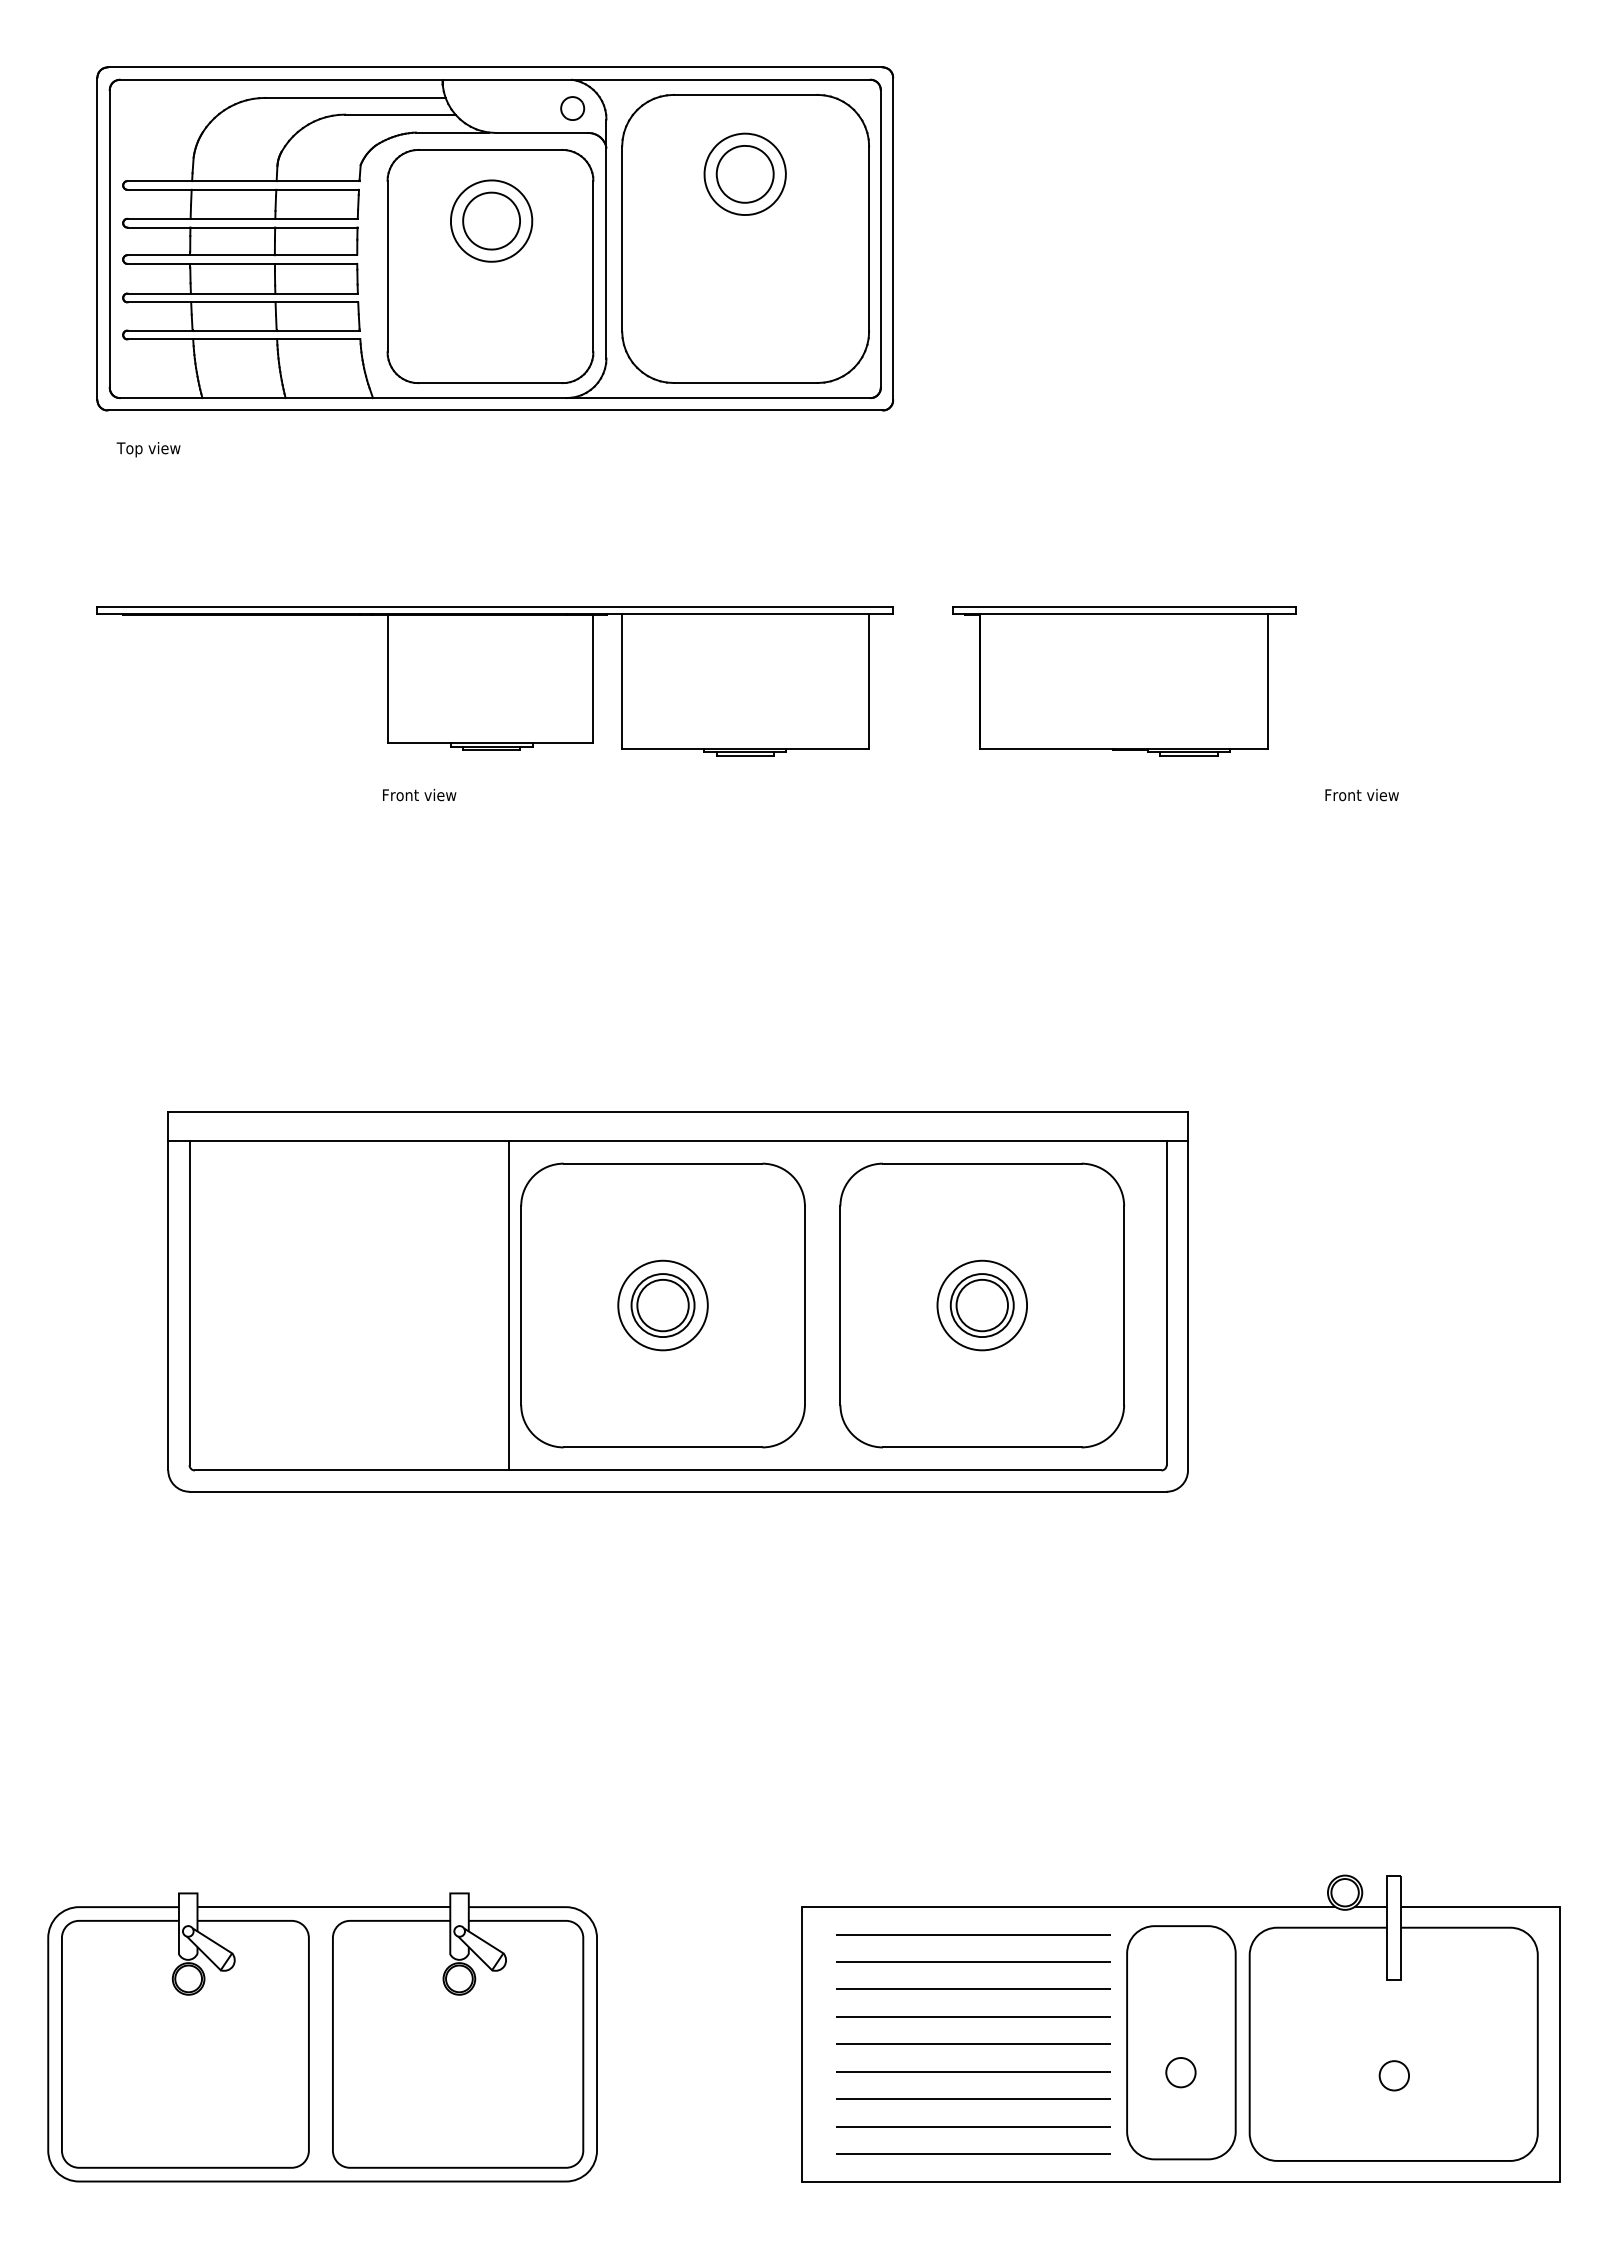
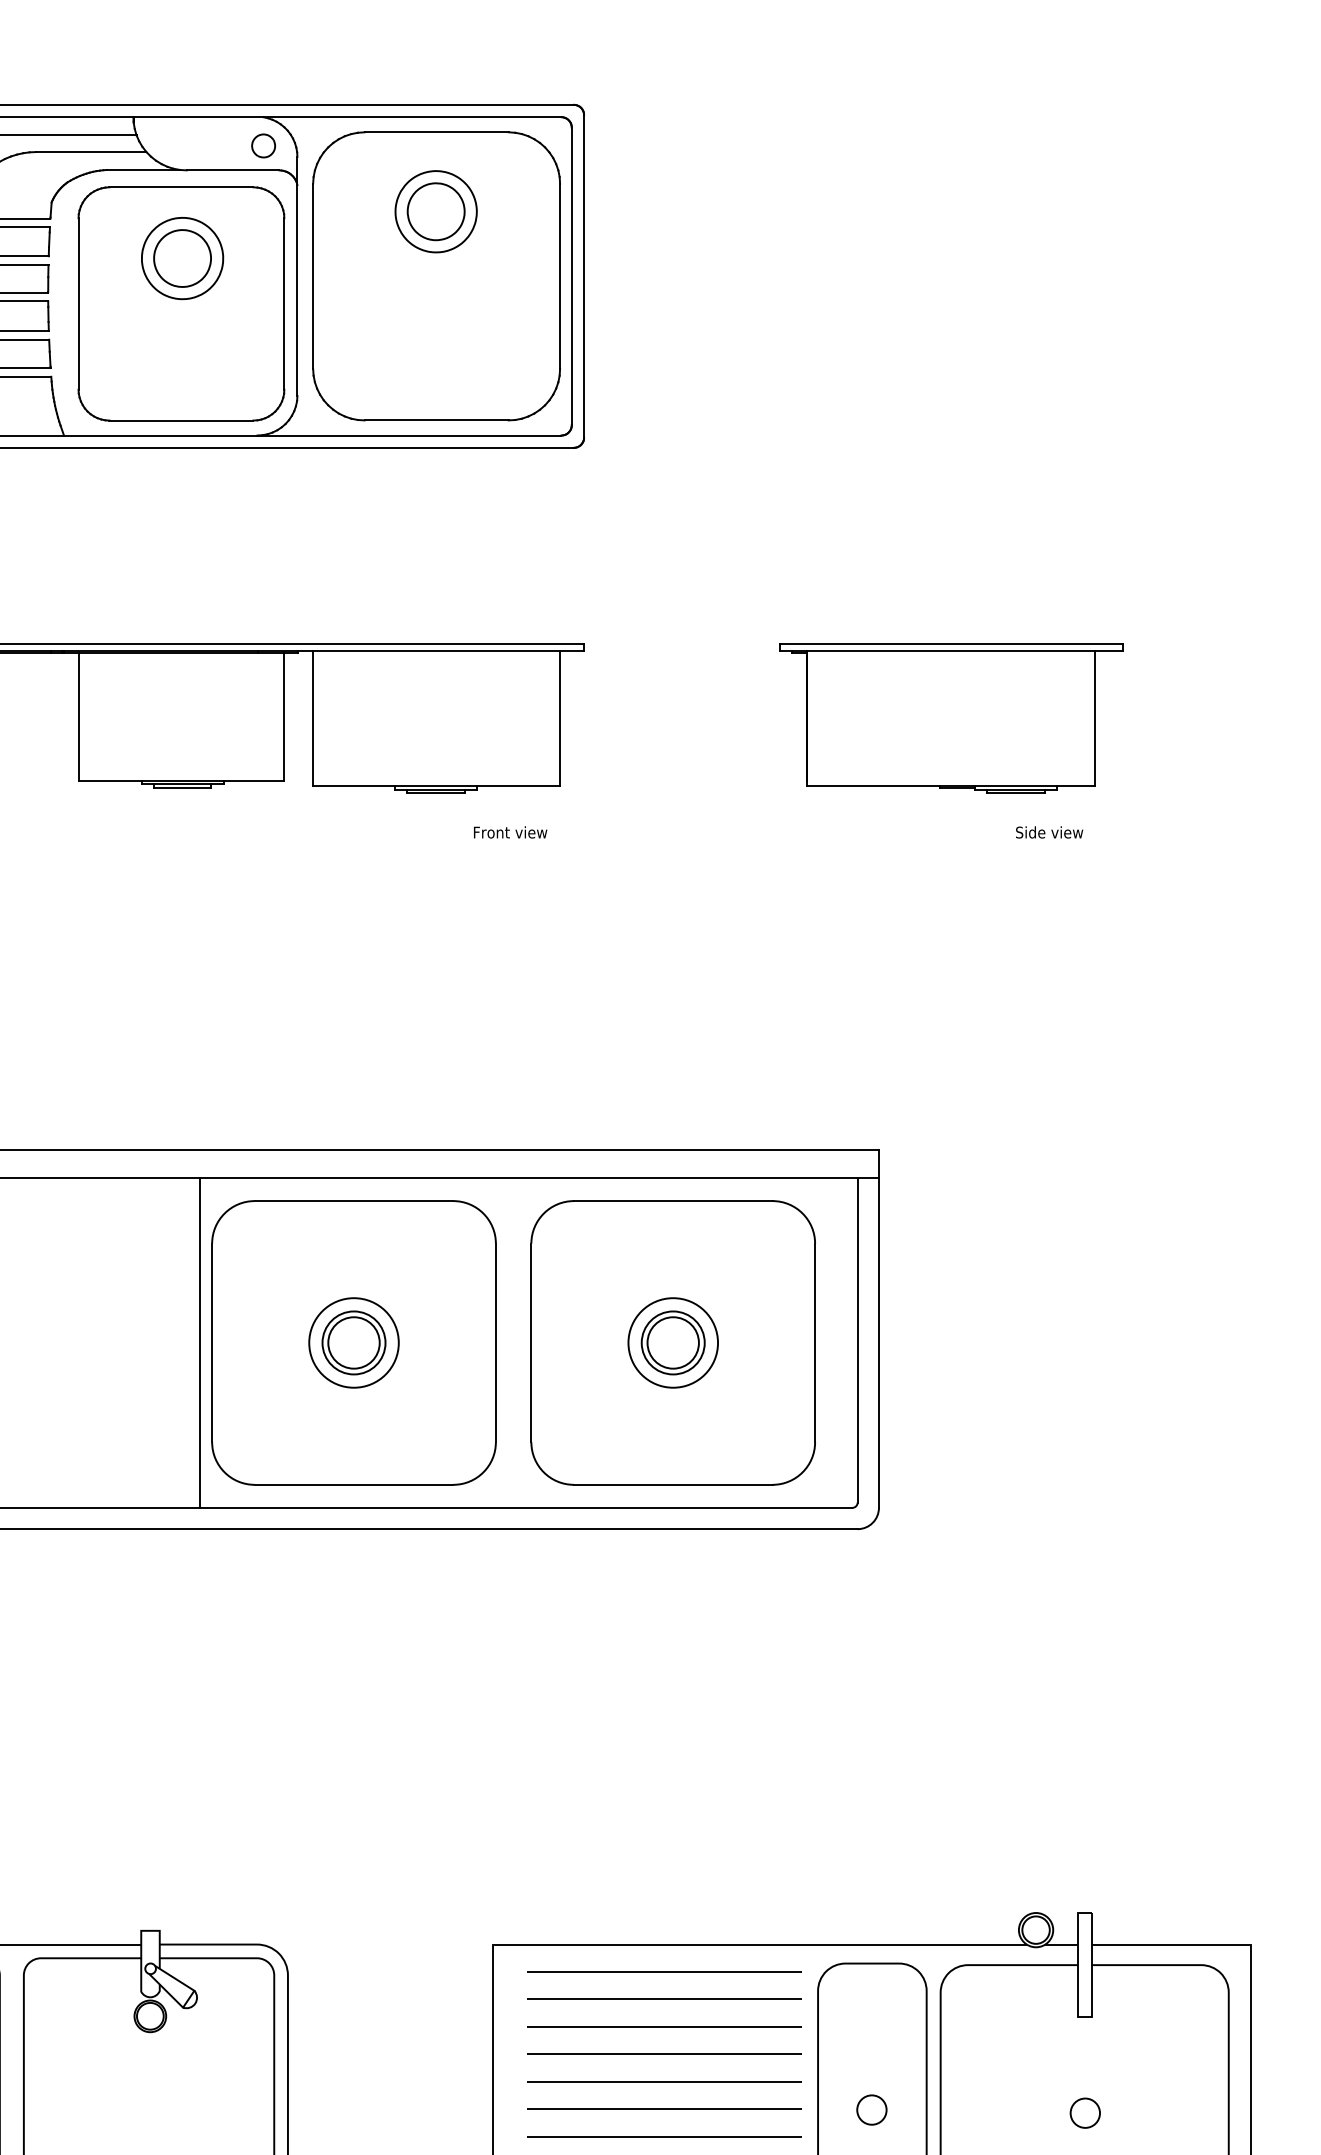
part: (1124, 681) -> (951, 718), moved
text: (419, 794) -> (510, 831), moved
text: (1361, 794) -> (1052, 831), Front view -> Side view

